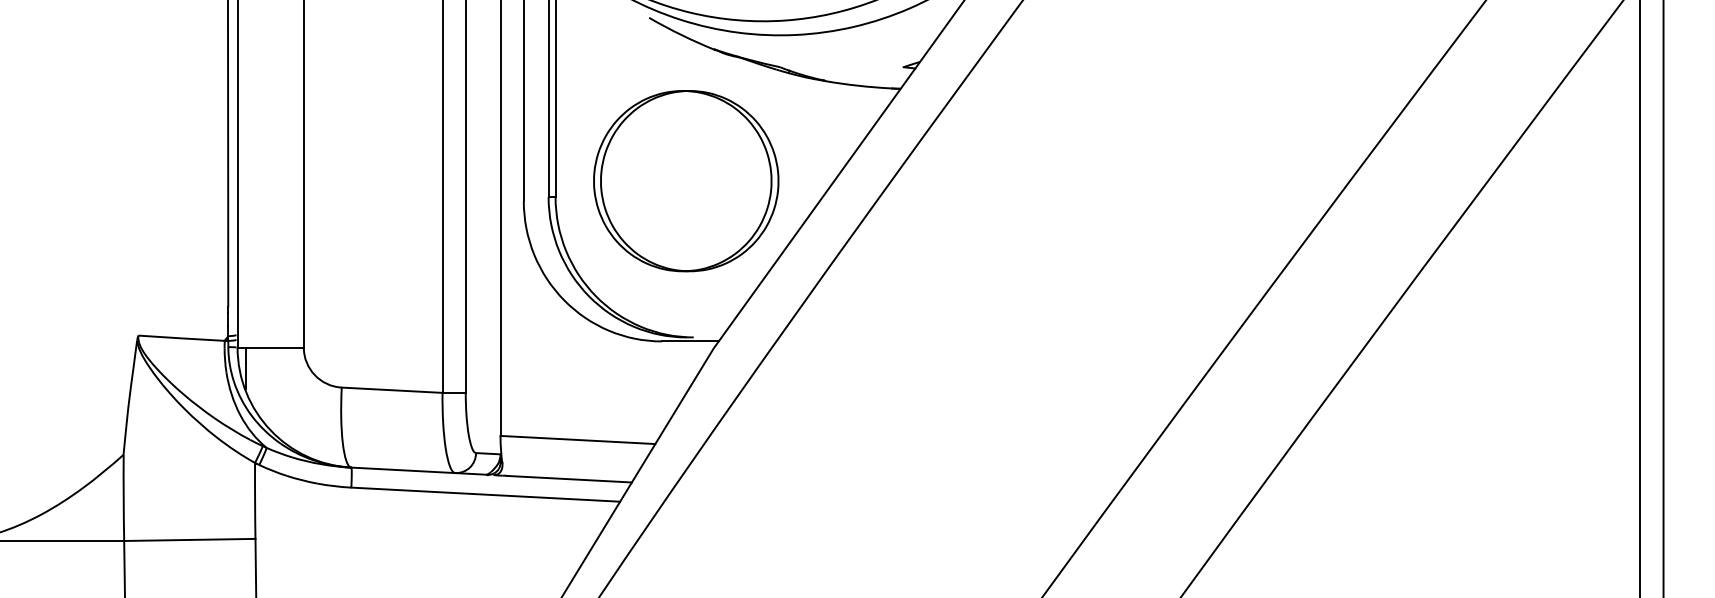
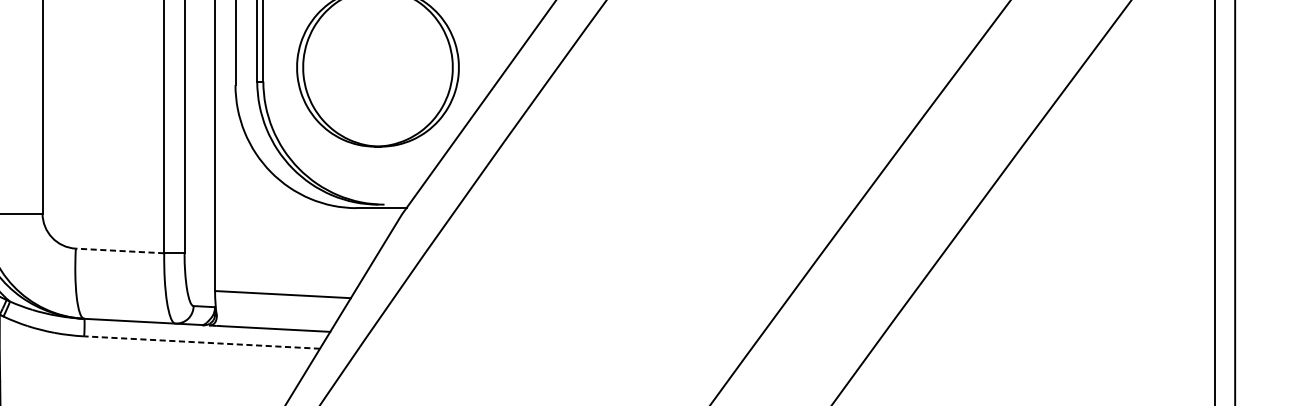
line: (391, 390) -> (119, 251), solid -> dashed
line: (485, 494) -> (201, 342), solid -> dashed

